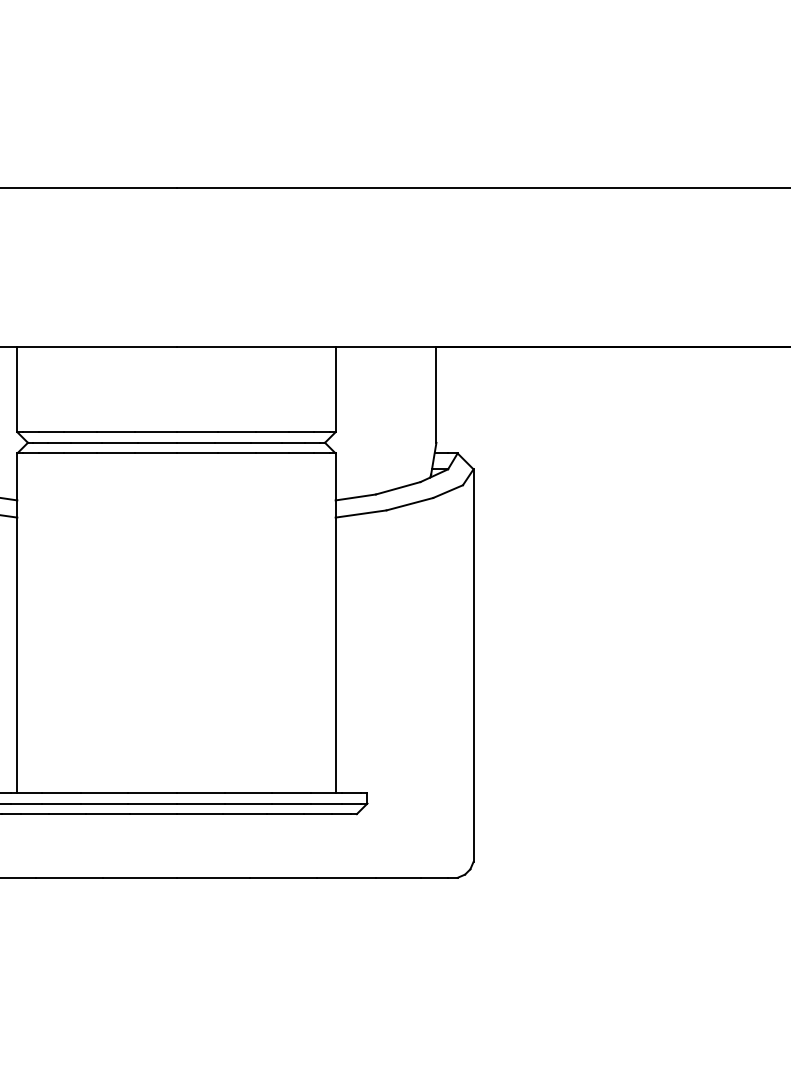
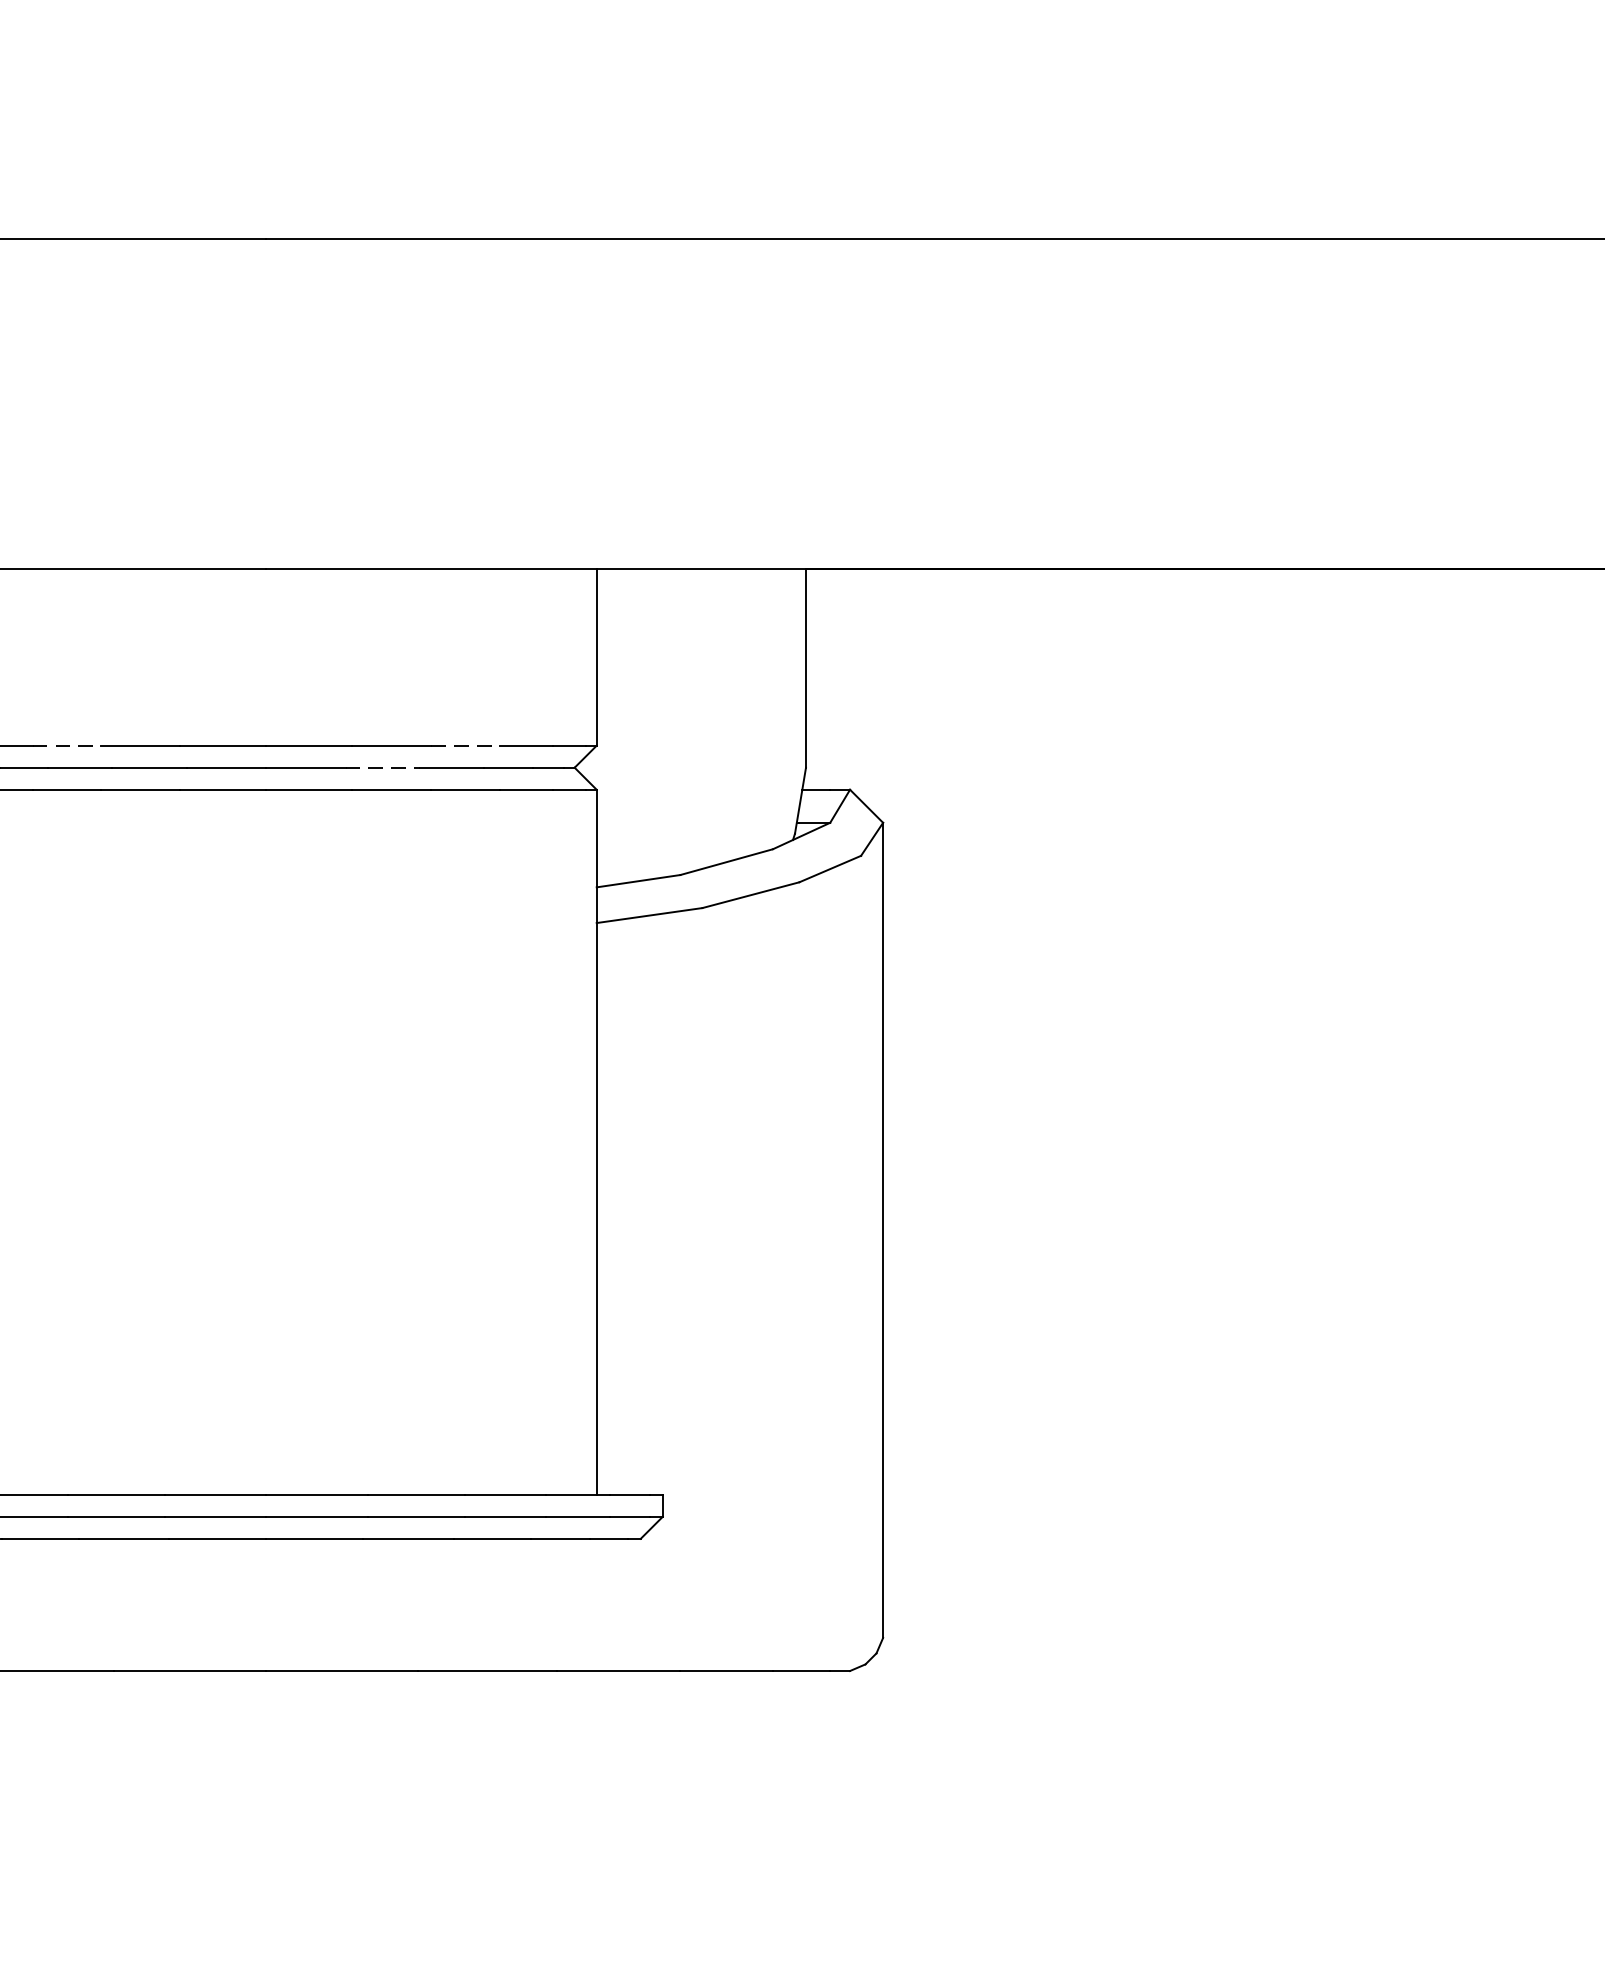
line: (80, 432) -> (66, 746), solid -> dashed
line: (273, 432) -> (467, 746), solid -> dashed
line: (233, 442) -> (384, 767), solid -> dashed

